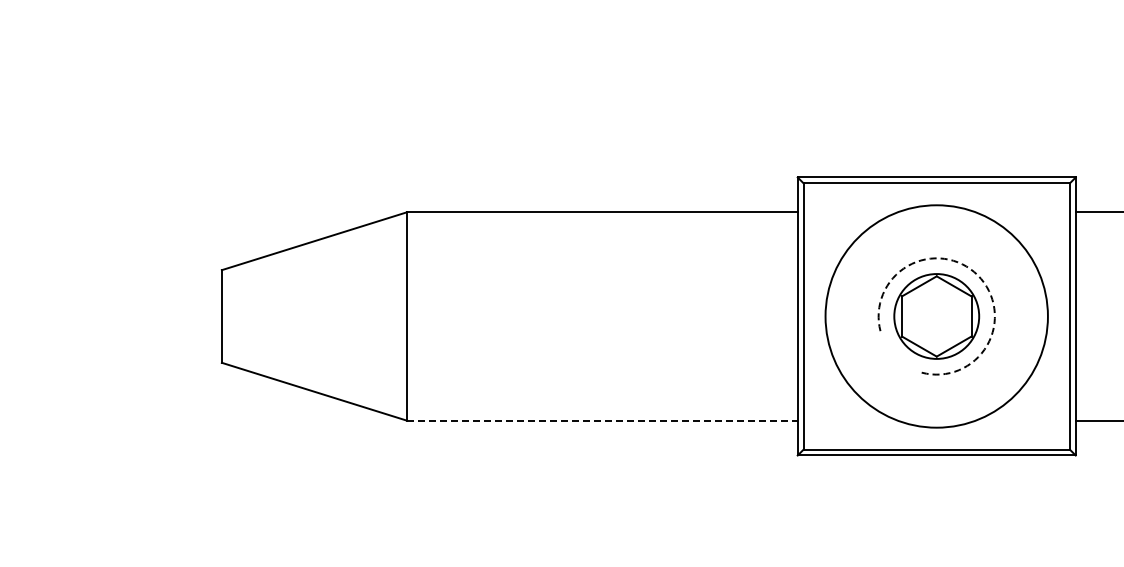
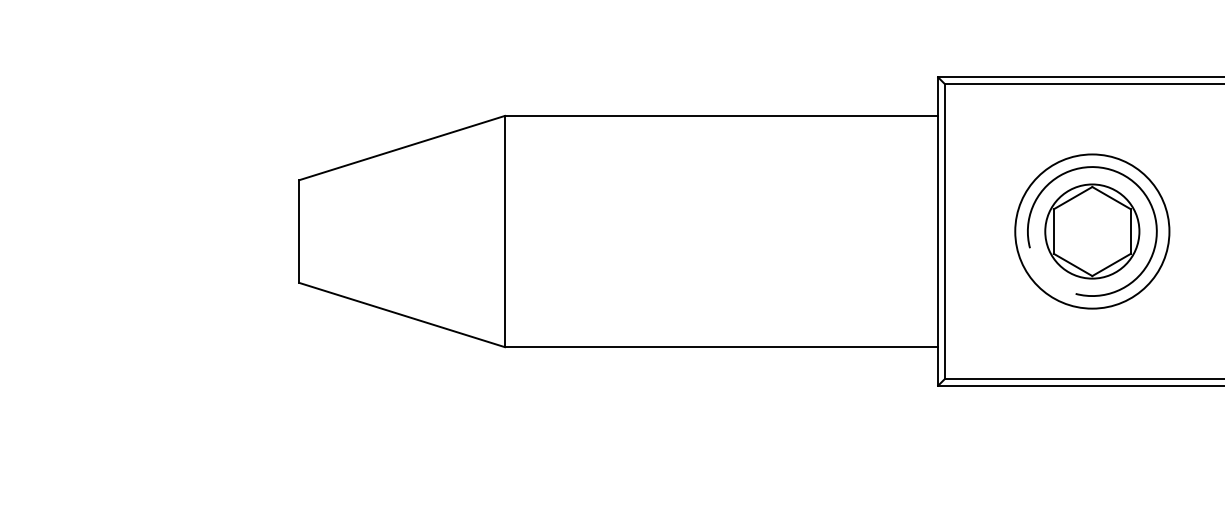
arc: (977, 275) -> (1137, 186), dashed -> solid
circle: (936, 315) -> (1092, 230), size x0.62
line: (602, 420) -> (721, 346), dashed -> solid

